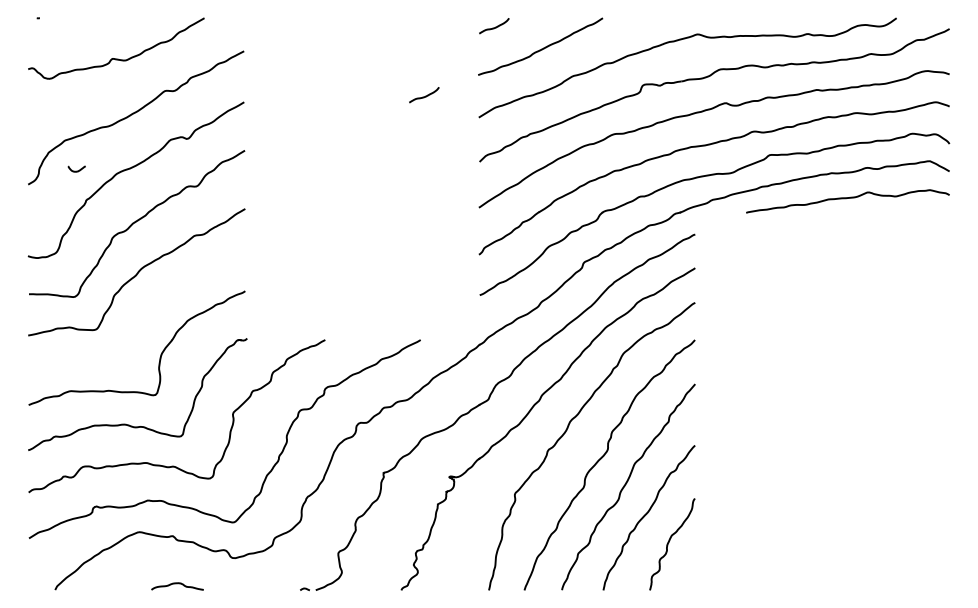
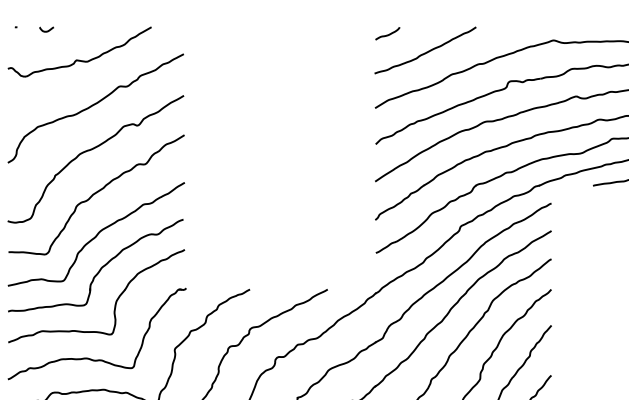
curve: (425, 95) -> (331, 90), removed
curve: (76, 170) -> (46, 30), moved
part: (140, 315) -> (99, 269), added

